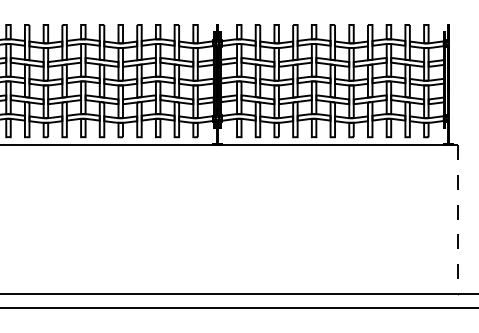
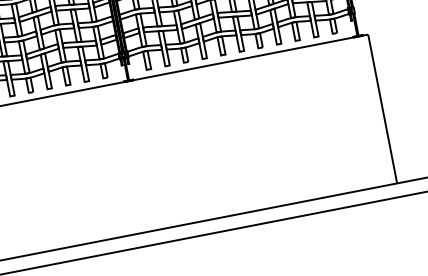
line: (458, 219) -> (382, 108), dashed -> solid

